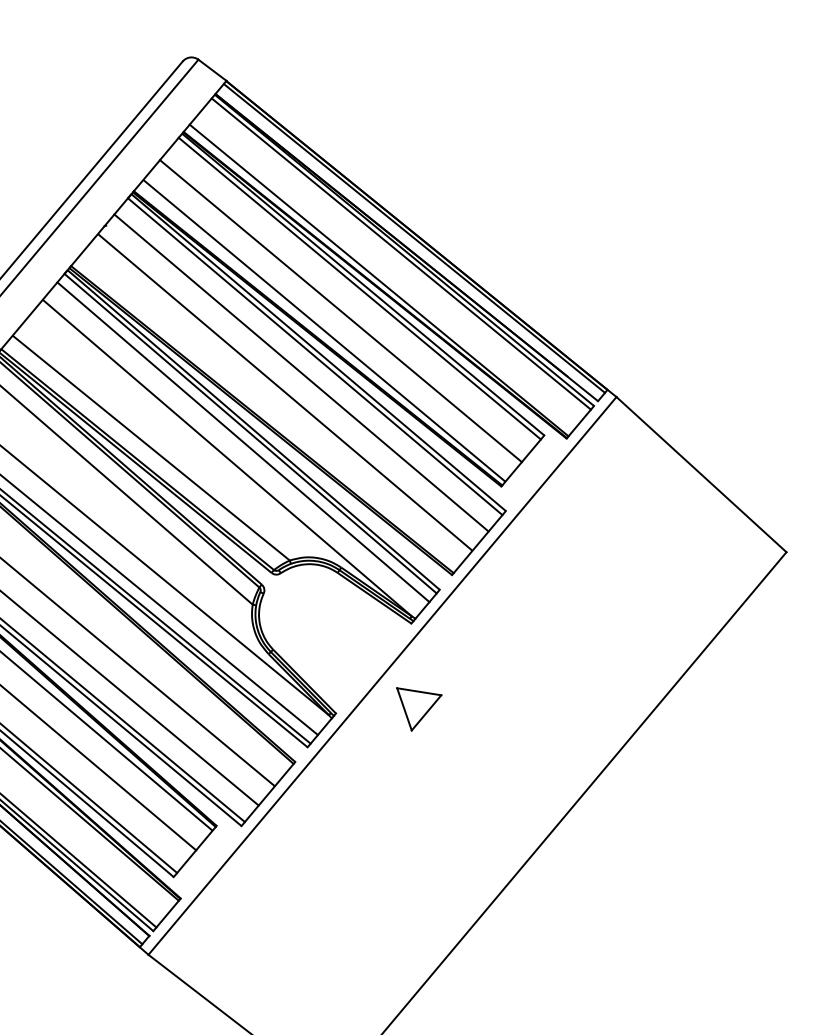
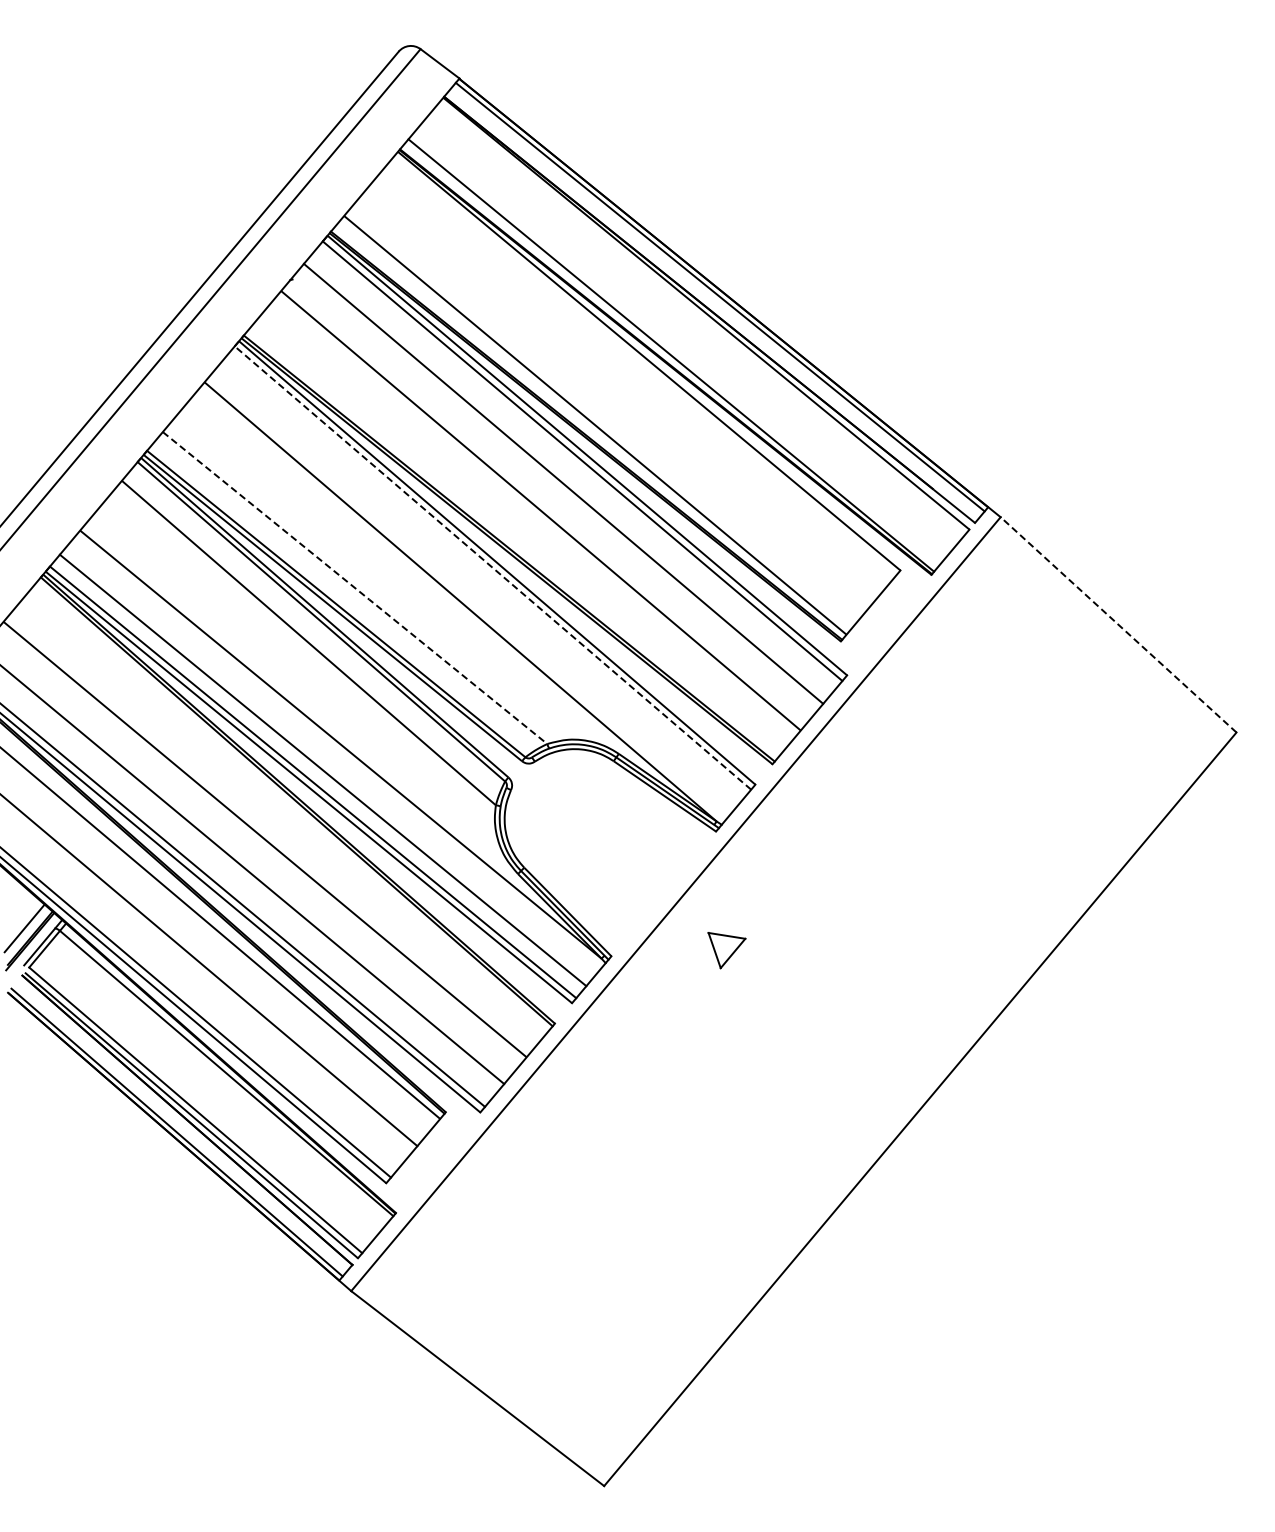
line: (401, 253) -> (702, 318), removed
line: (359, 288) -> (644, 366), removed
line: (341, 310) -> (618, 397), removed
line: (250, 433) -> (492, 567), solid -> dashed
line: (243, 441) -> (482, 579), removed
line: (151, 448) -> (355, 588), solid -> dashed
line: (701, 474) -> (1118, 624), solid -> dashed
part: (418, 709) -> (726, 950), size x0.6

